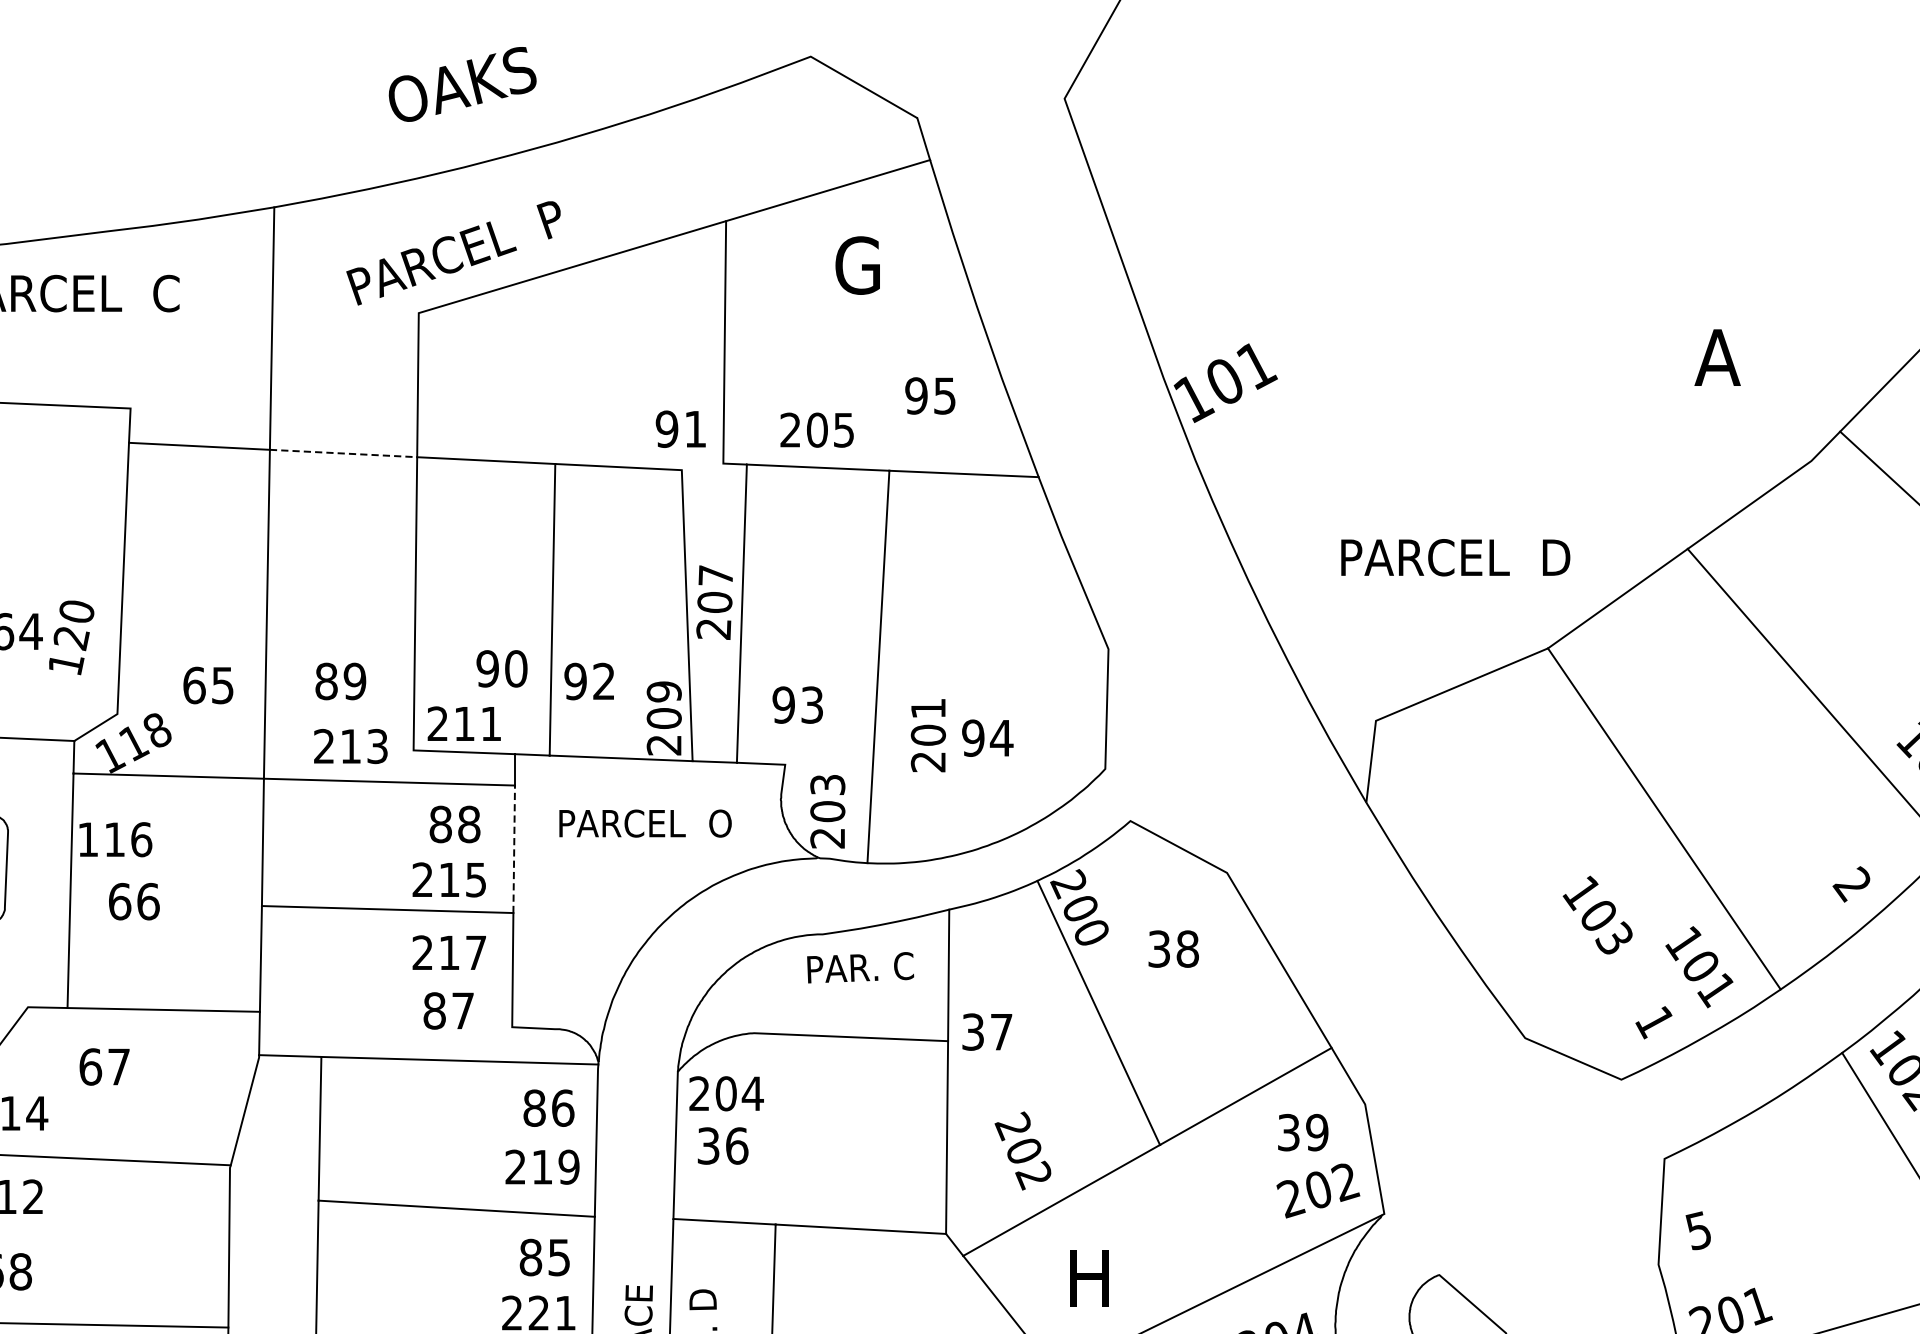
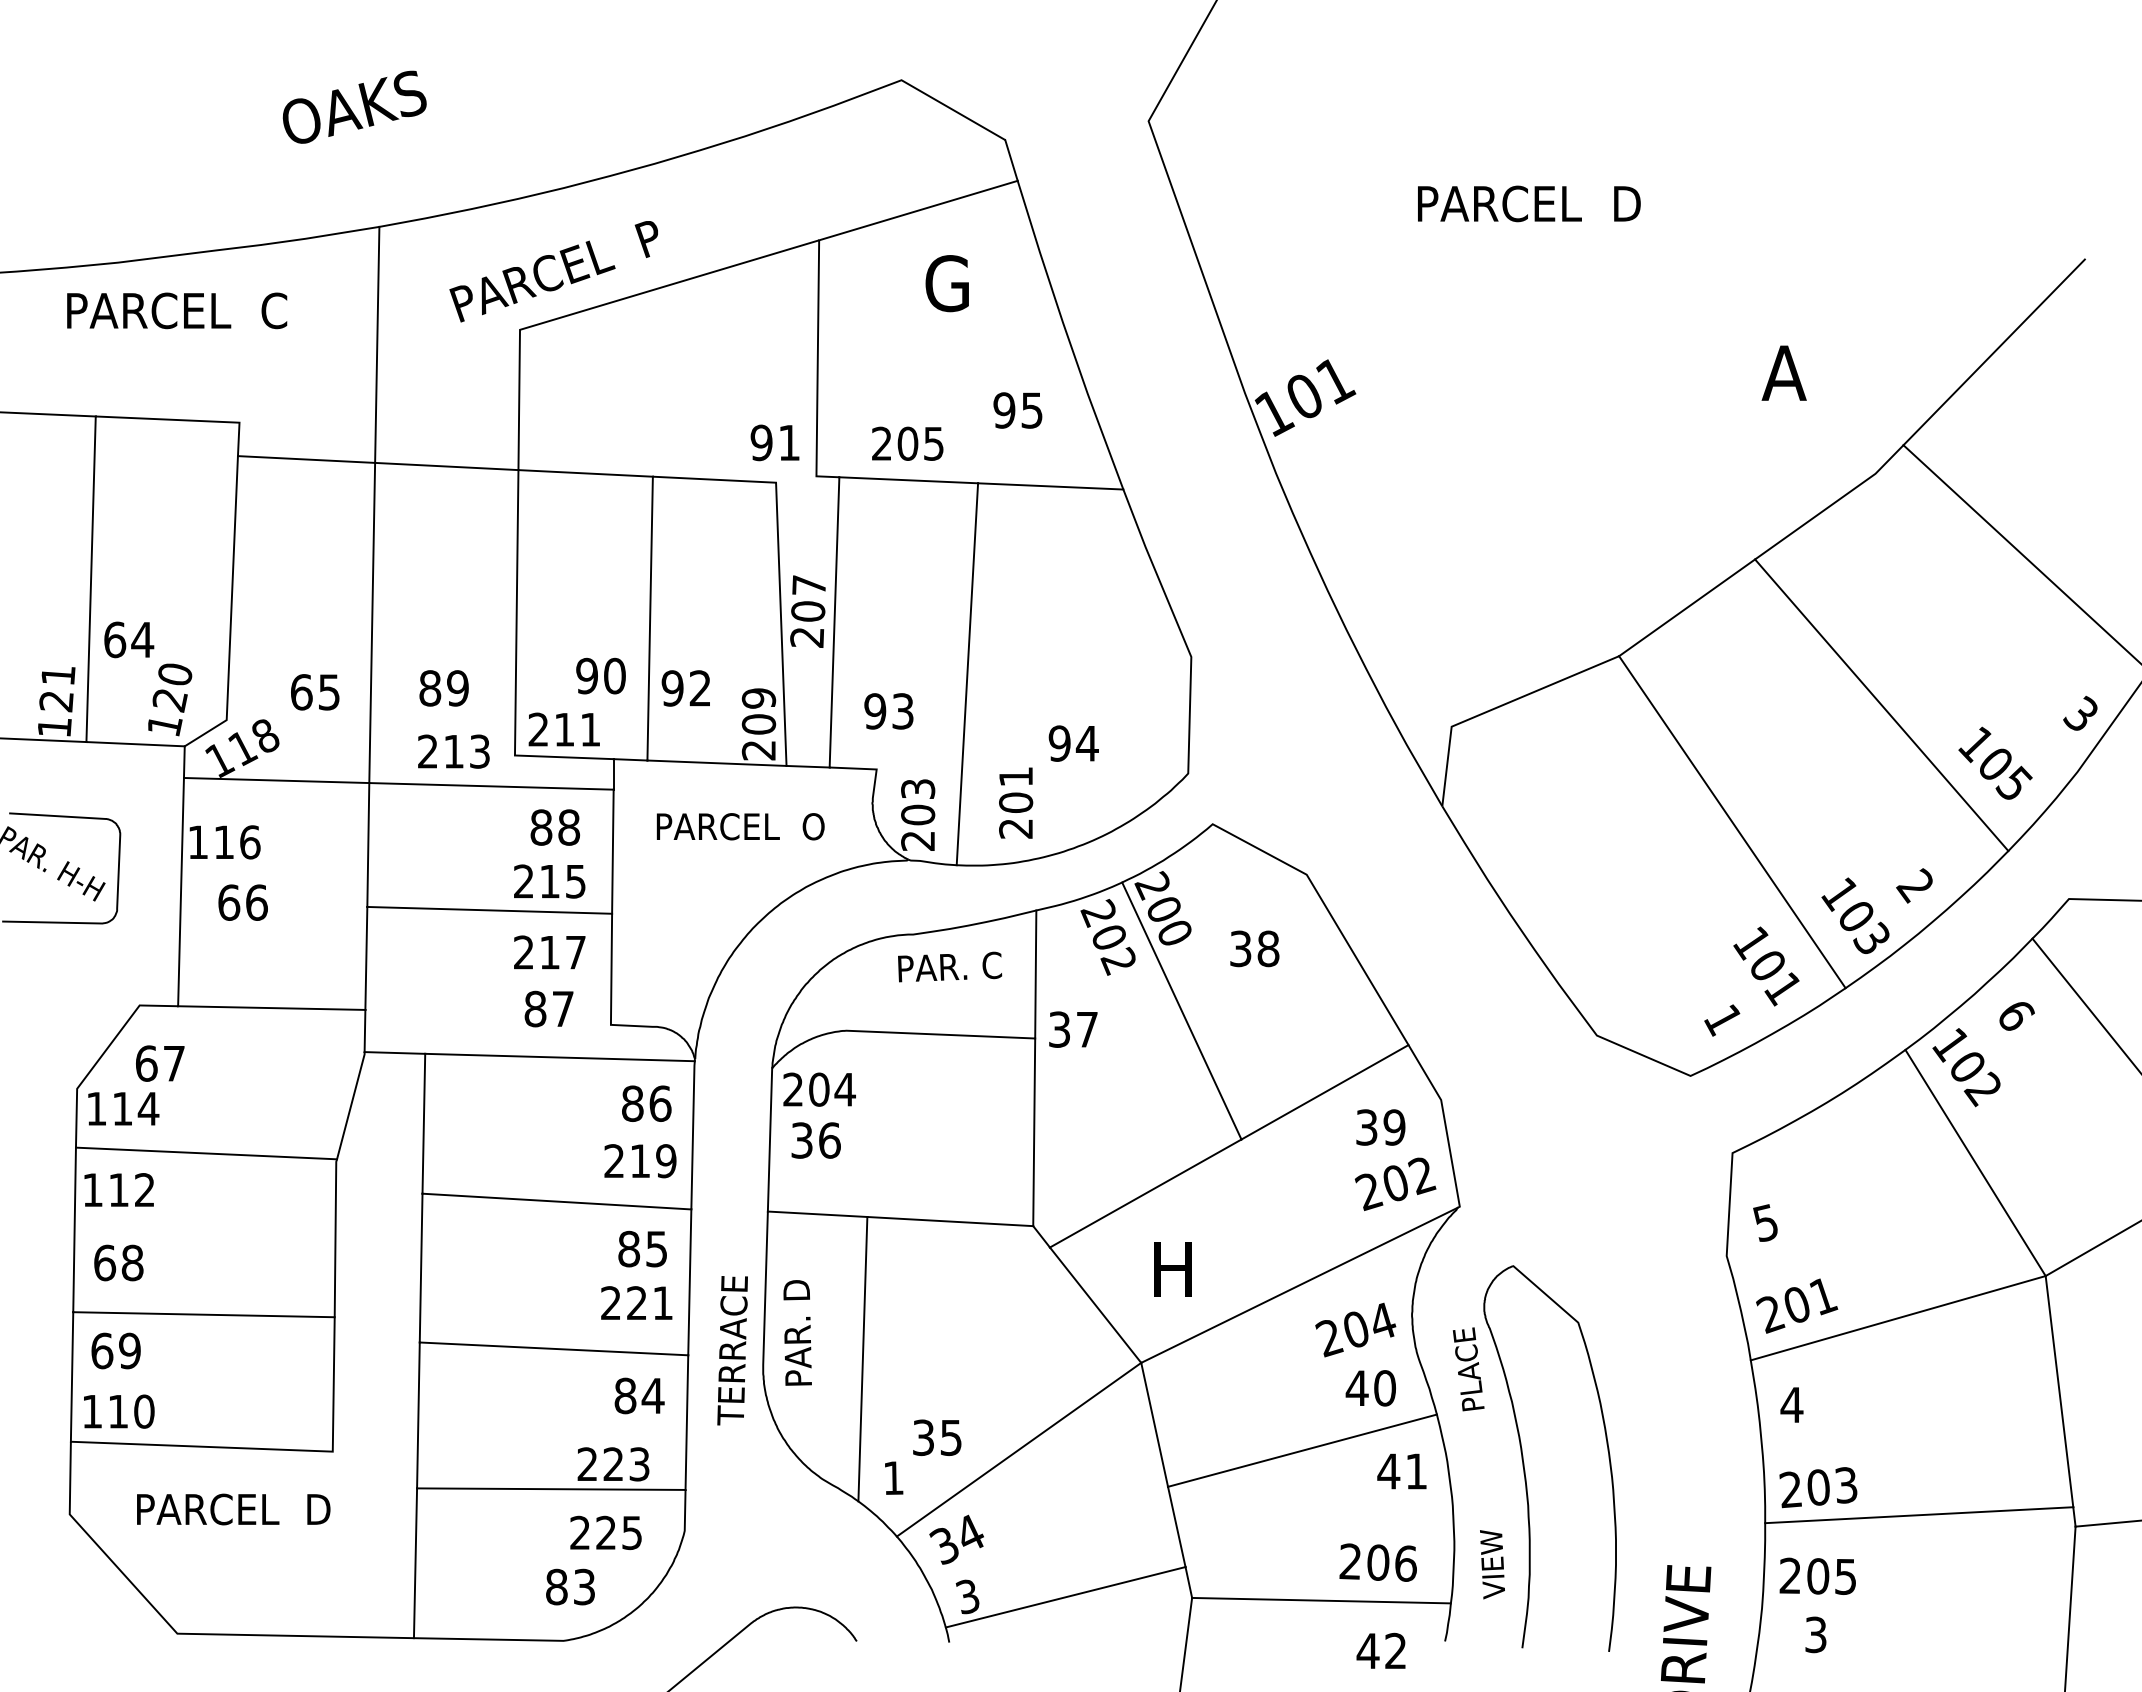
text: (462, 83) -> (354, 106), moved
line: (343, 453) -> (446, 466), dashed -> solid
text: (1455, 557) -> (1529, 203), moved
text: (72, 637) -> (170, 699), moved
text: (928, 735) -> (1016, 802), moved
line: (513, 849) -> (612, 851), dashed -> solid
text: (1597, 914) -> (1855, 915), moved
text: (104, 1066) -> (160, 1063), moved
text: (1022, 1151) -> (1107, 937), moved

